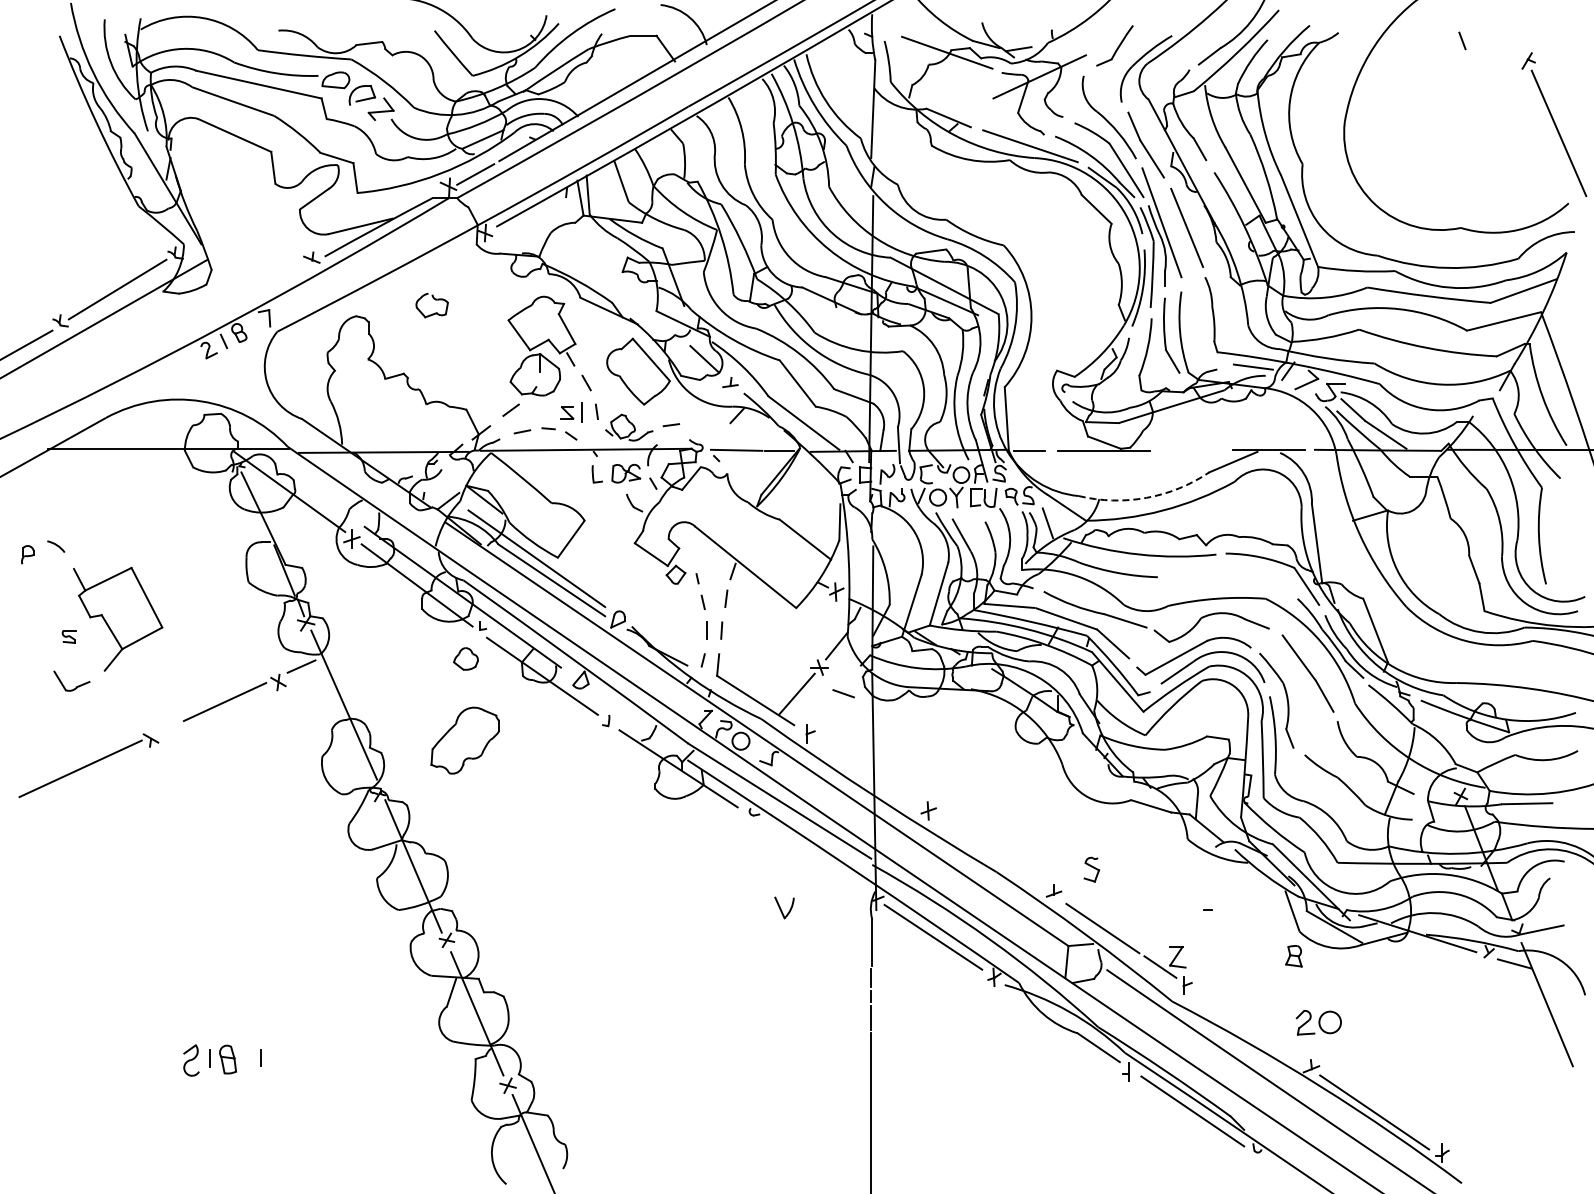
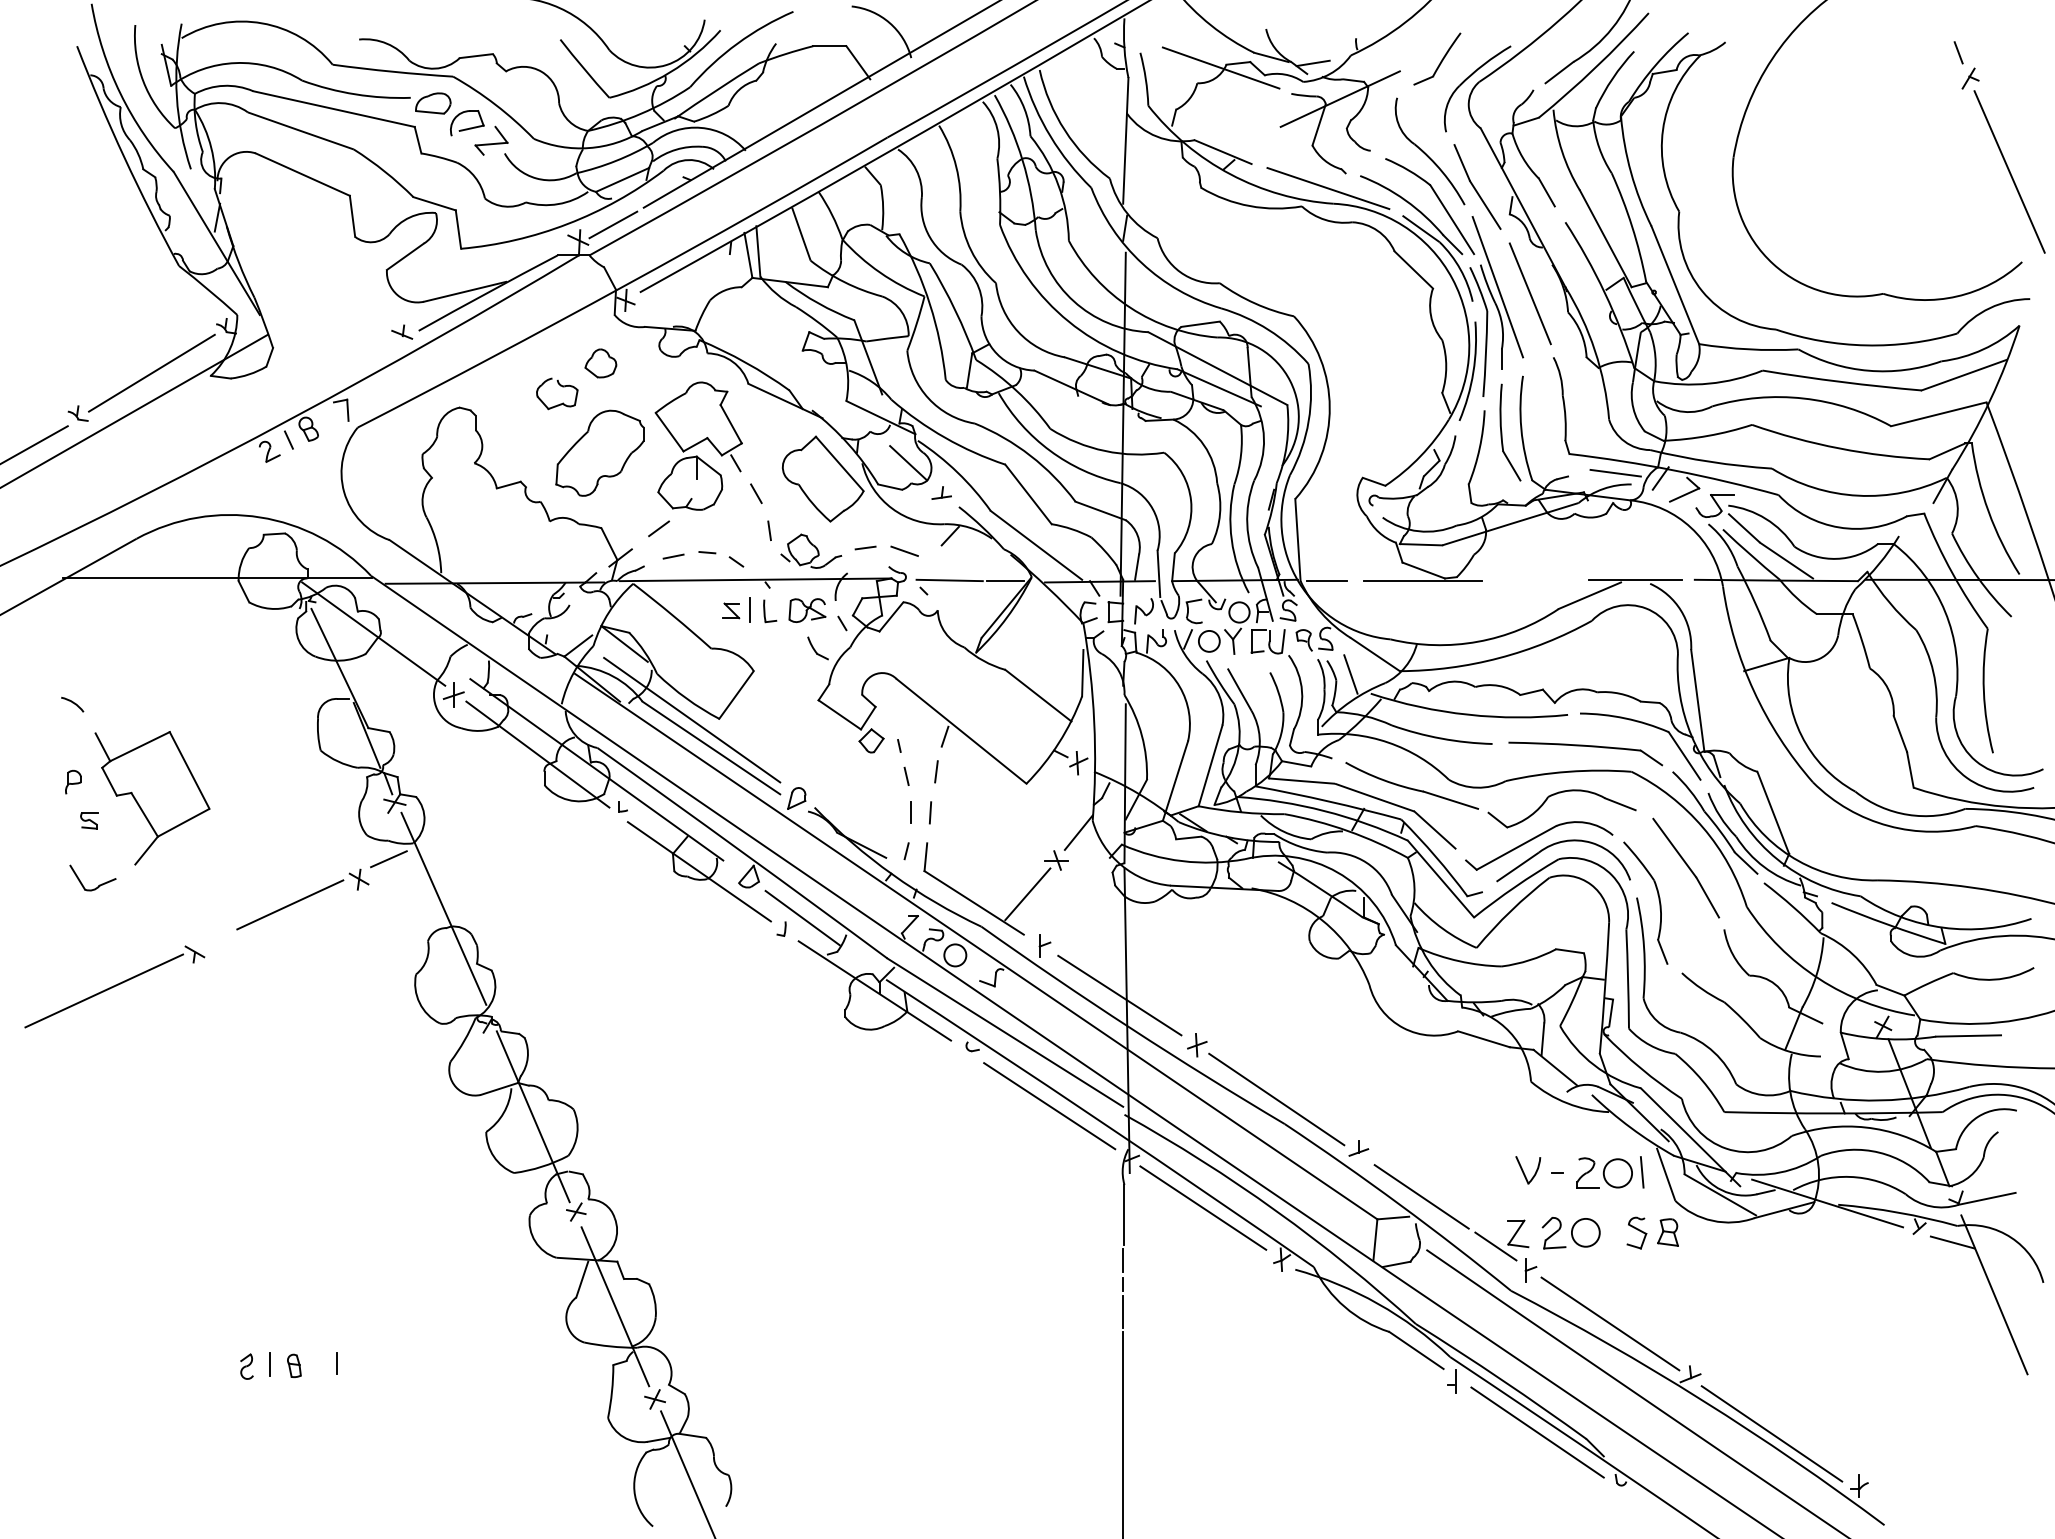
line: (1462, 40) -> (1958, 52), moved
part: (571, 412) -> (736, 610), moved
arc: (1146, 497) -> (1477, 641), dashed -> solid
part: (27, 554) -> (73, 781), moved
part: (1230, 584) -> (1586, 753), added
part: (465, 658) -> (600, 362), moved
line: (843, 693) -> (904, 551), moved
line: (622, 712) -> (802, 918), added
part: (464, 740) -> (598, 453), moved
line: (868, 772) -> (1119, 995), added
line: (990, 852) -> (1276, 1098), added
line: (814, 857) -> (1050, 1105), added
part: (1091, 869) -> (1636, 1232), moved
part: (784, 907) -> (1528, 1169), moved
part: (1249, 909) -> (1610, 1172), added
part: (1318, 1022) -> (1570, 1232), moved
line: (1248, 1027) -> (1609, 1324), added
part: (191, 1059) -> (247, 1365), size x0.62
part: (228, 1059) -> (294, 1365), size x0.62

